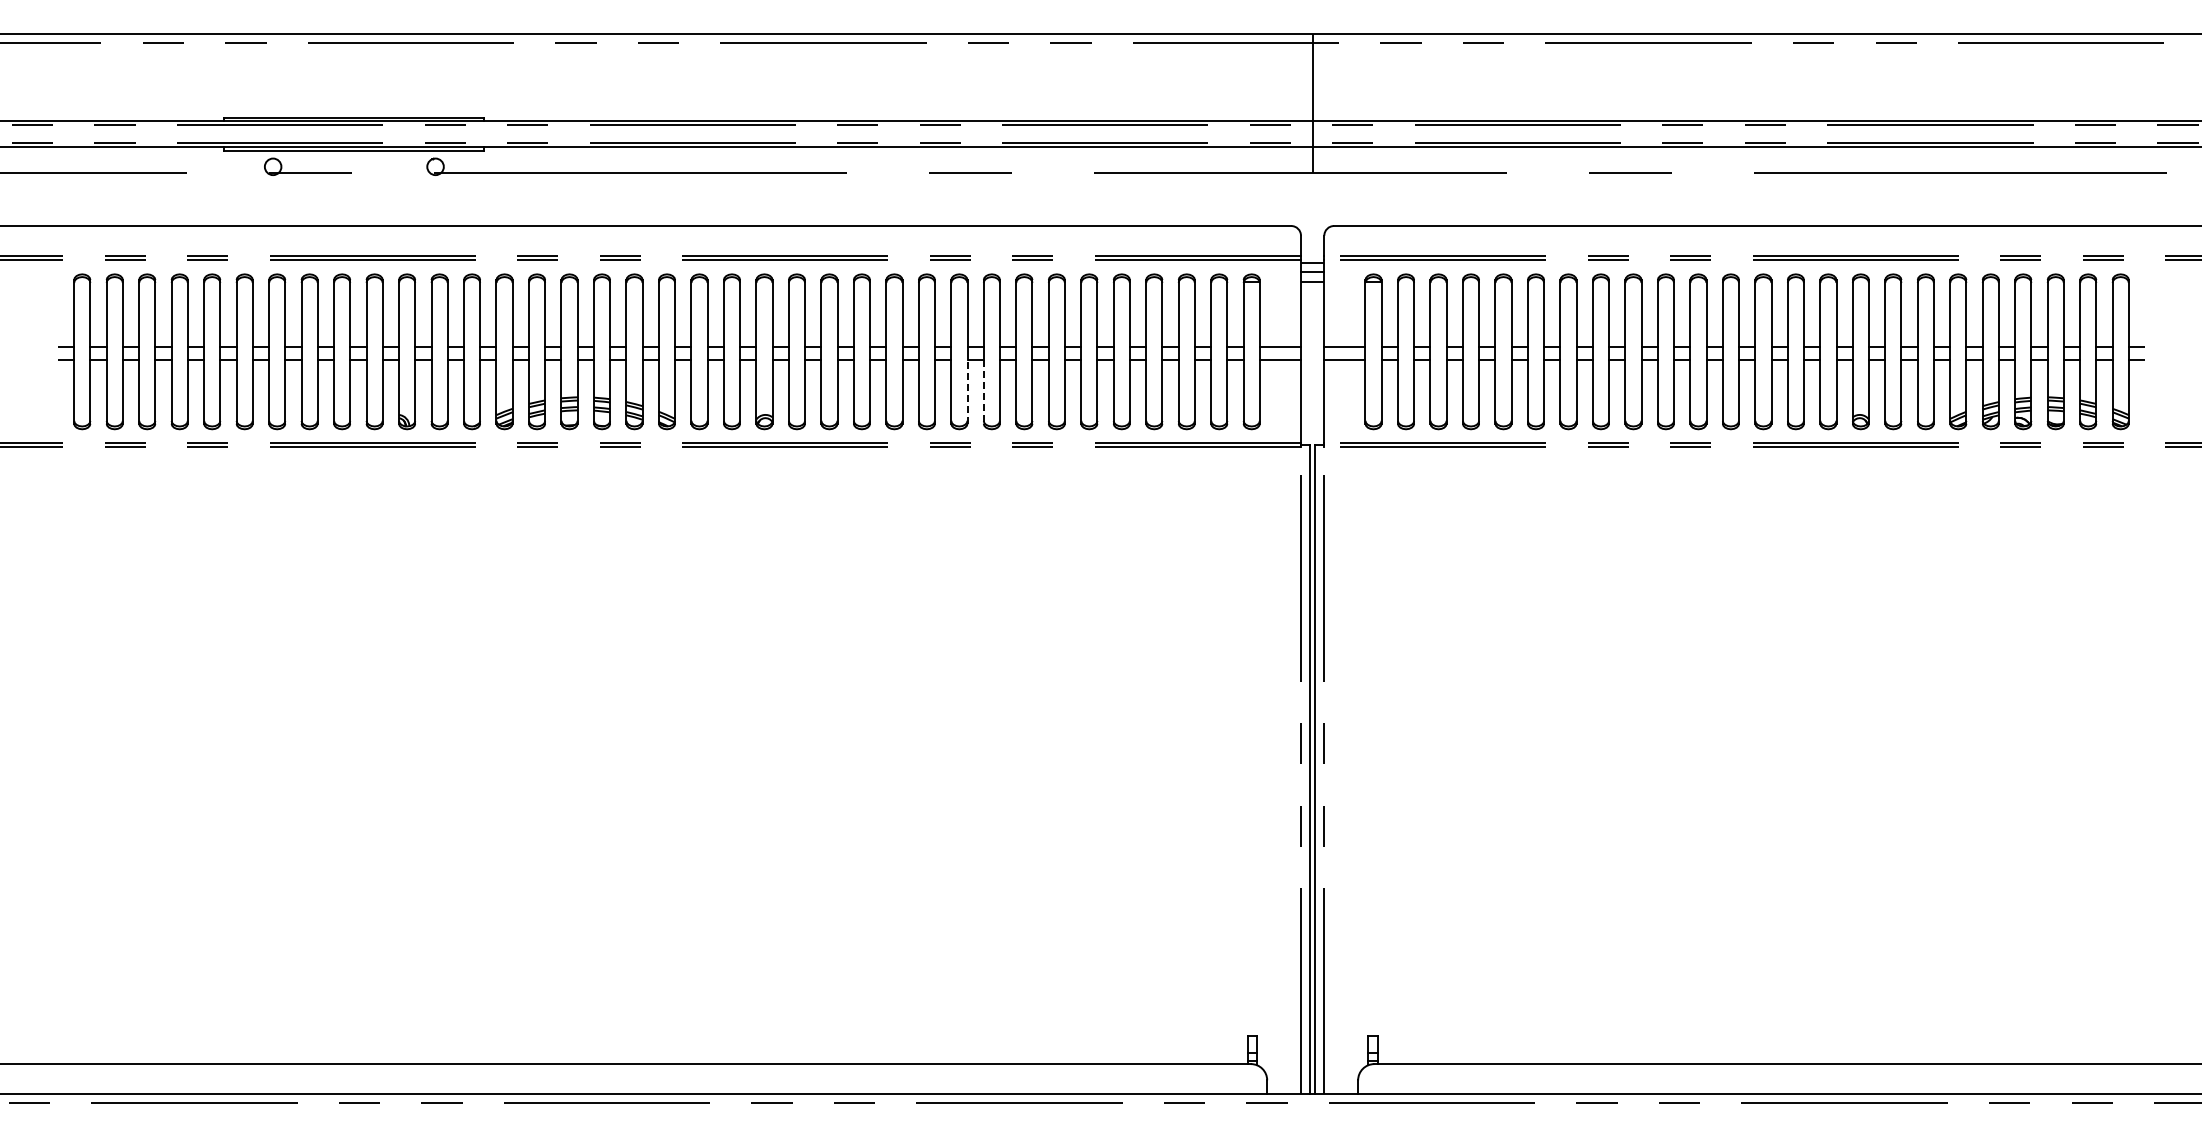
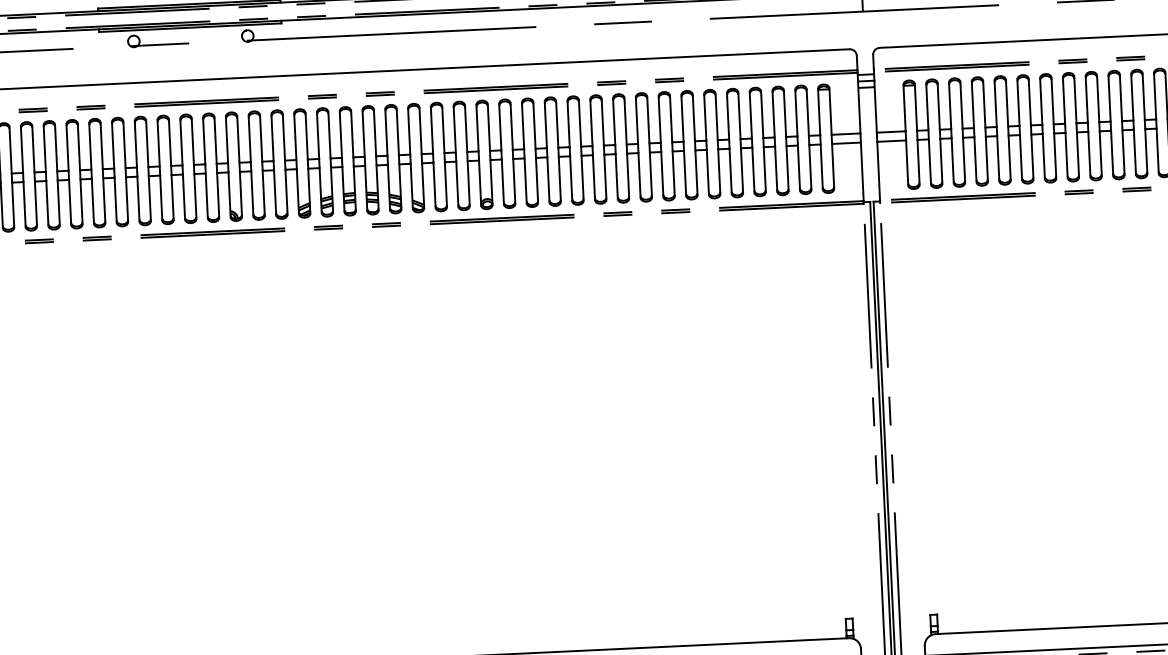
line: (967, 391) -> (628, 176), dashed -> solid
line: (983, 392) -> (639, 176), dashed -> solid

